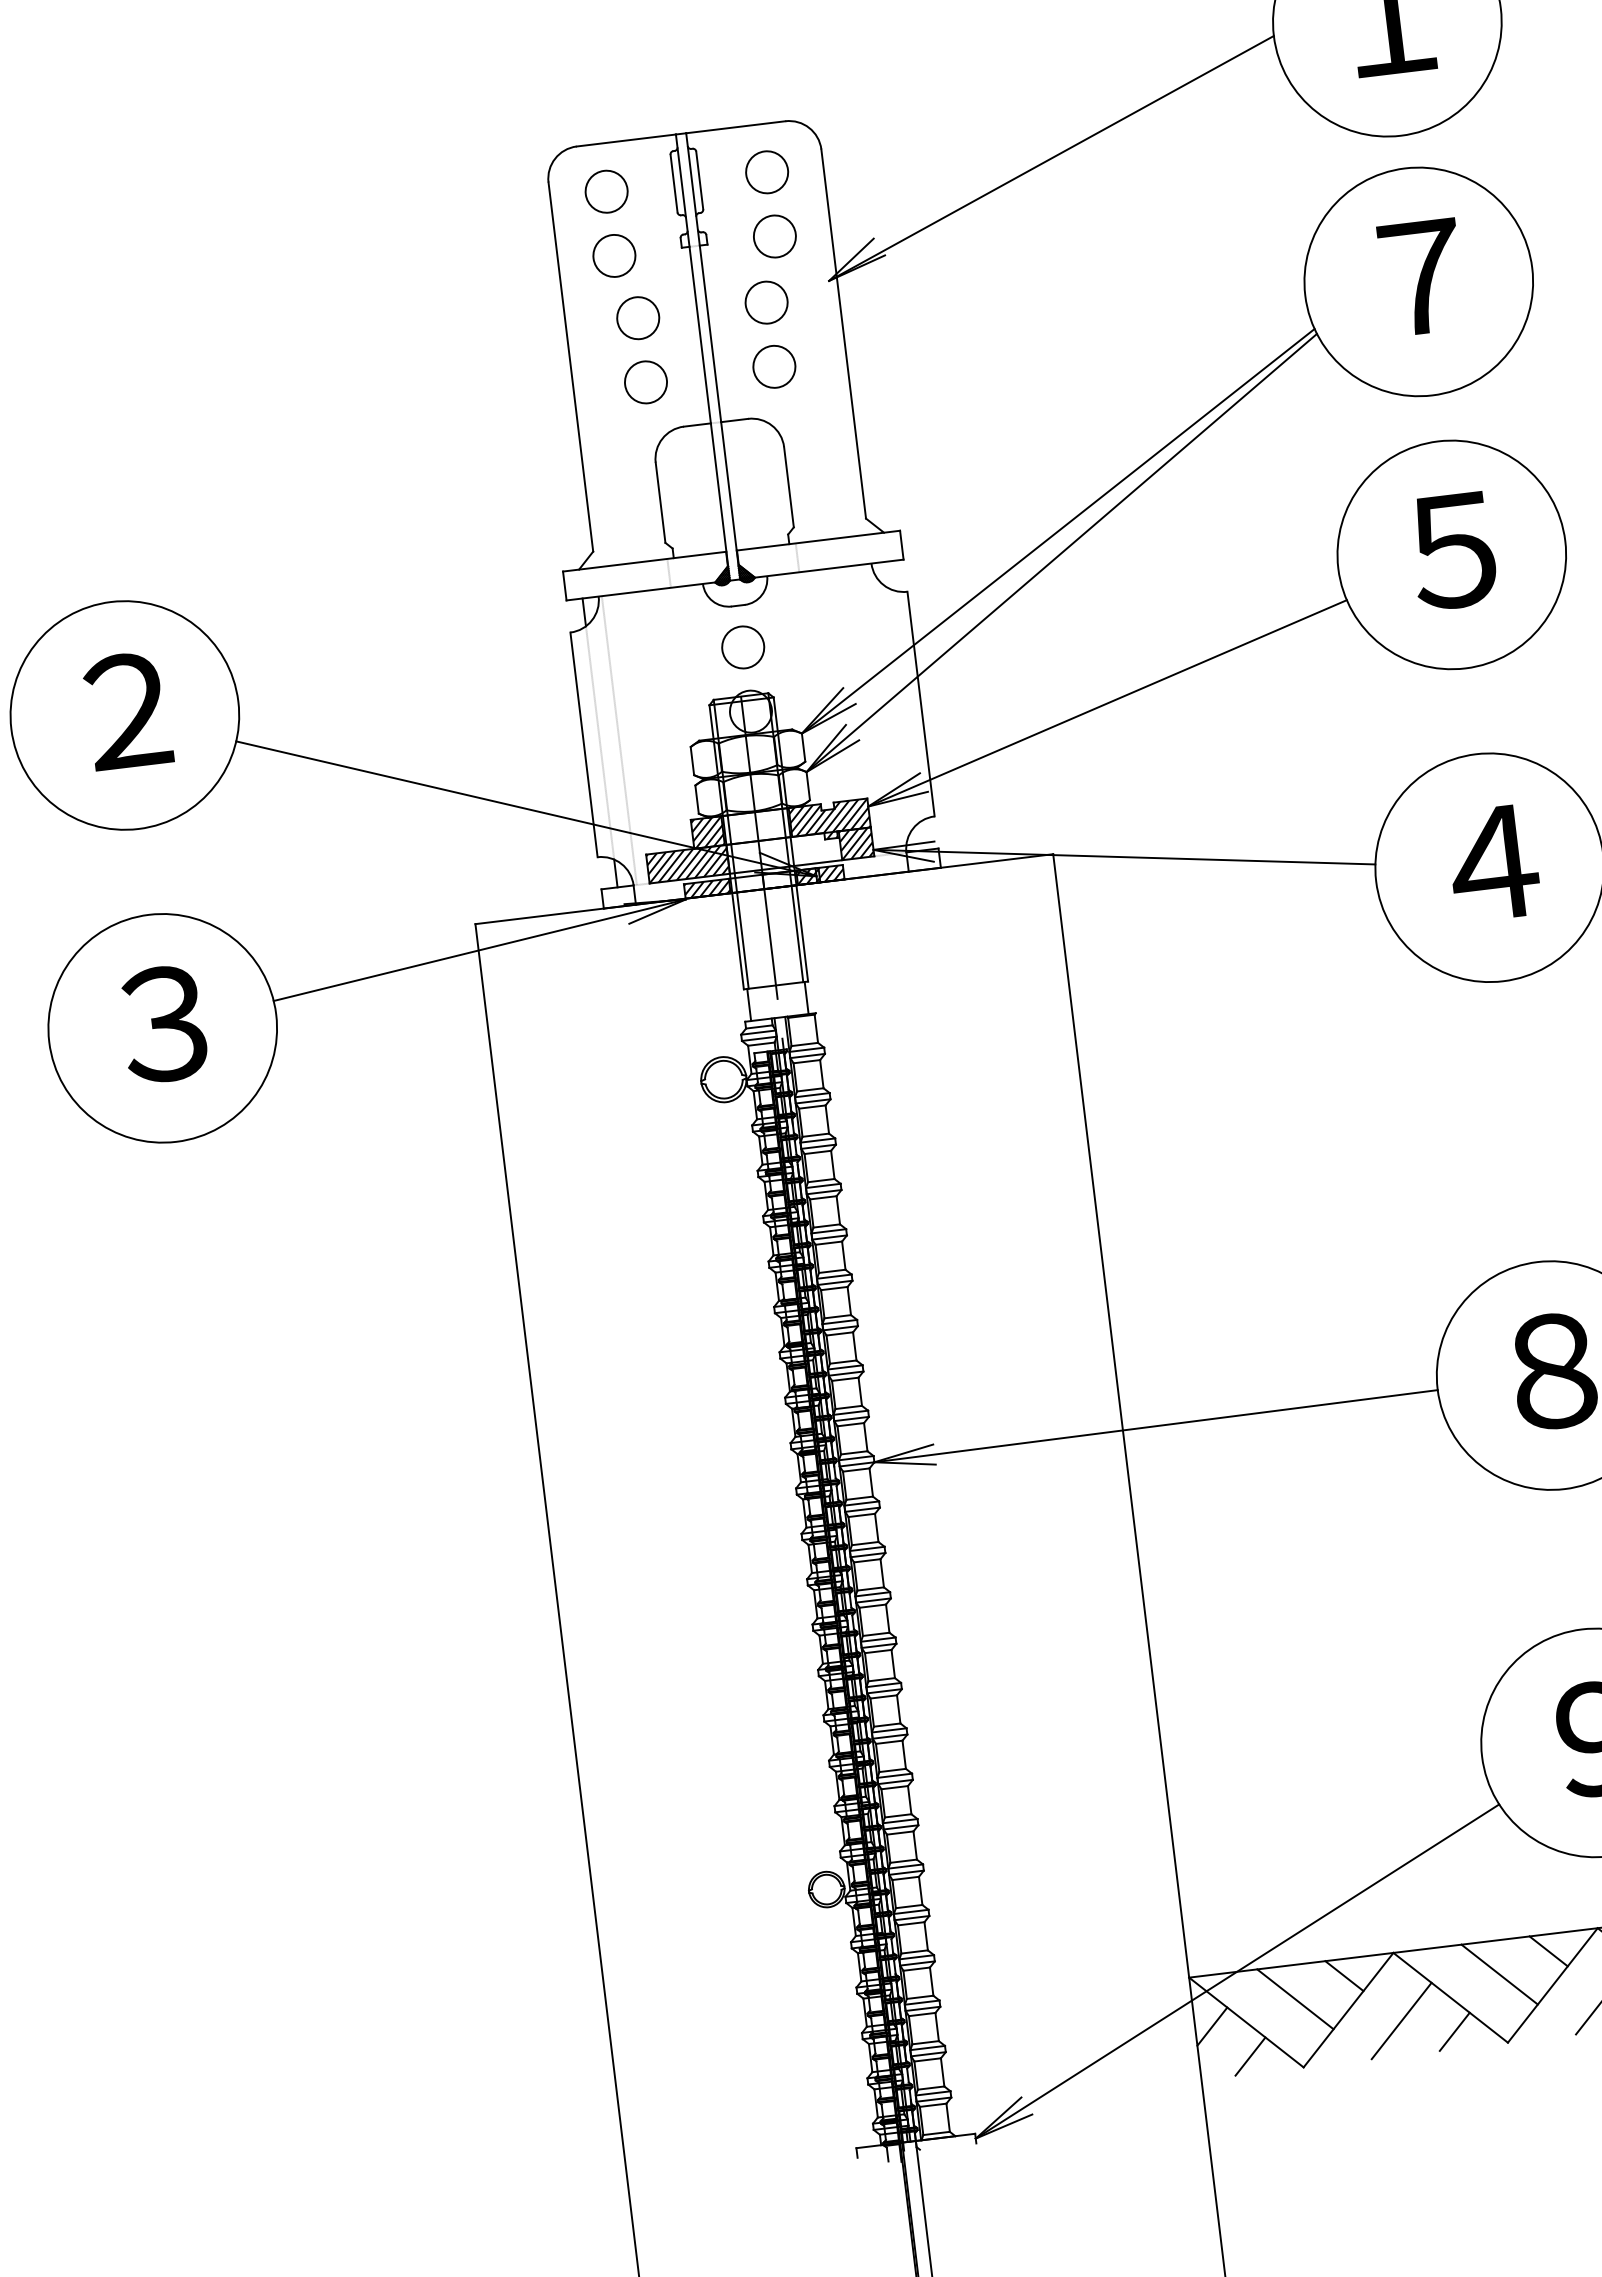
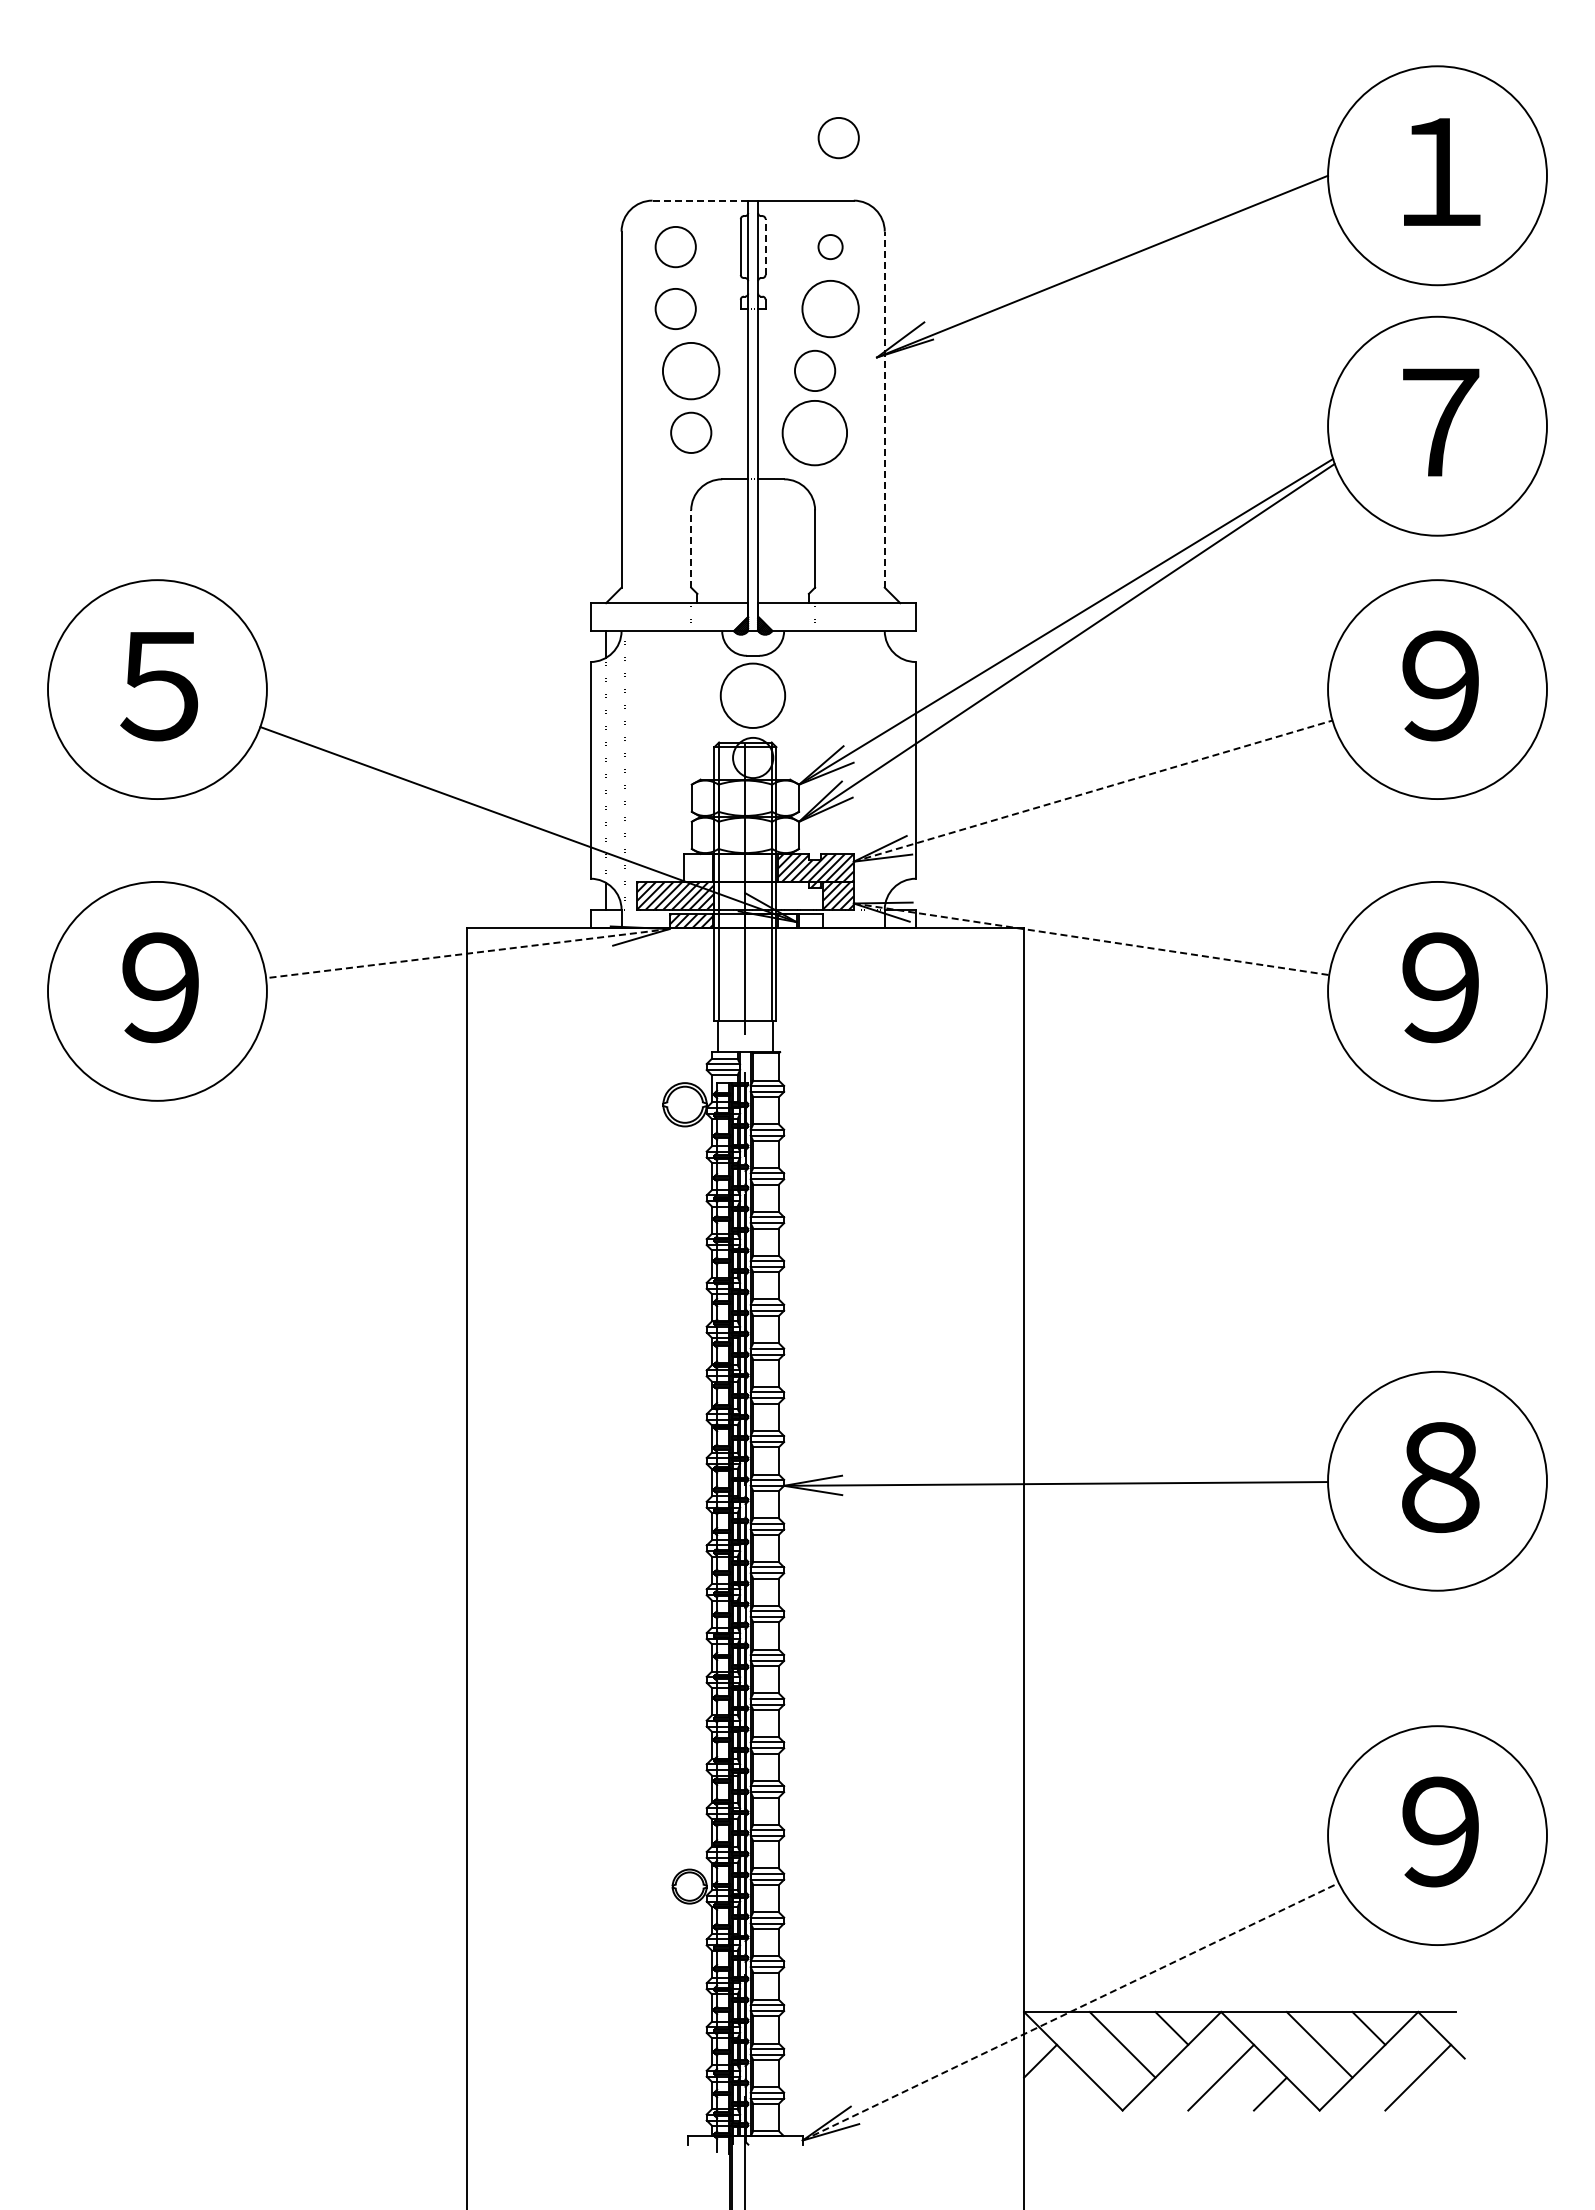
circle: (761, 58) -> (838, 138), added
line: (626, 140) -> (700, 200), solid -> dashed
circle: (766, 171) -> (830, 246), size x0.6
line: (699, 180) -> (765, 247), solid -> dashed
circle: (774, 235) -> (830, 308), size x1.4
circle: (638, 317) -> (691, 370), size x1.4
line: (843, 333) -> (884, 409), solid -> dashed
circle: (774, 366) -> (815, 432), size x1.6
line: (660, 502) -> (691, 548), solid -> dashed
text: (1453, 550) -> (1439, 685), ５ -> ９
circle: (743, 647) -> (753, 696), size x1.6
line: (1107, 703) -> (1093, 791), solid -> dashed
text: (126, 710) -> (159, 685), ２ -> ５
hatch: (707, 832) -> (697, 867), removed
line: (1125, 857) -> (1092, 939), solid -> dashed
text: (1493, 863) -> (1441, 987), ４ -> ９
hatch: (819, 875) -> (799, 921), removed
line: (479, 950) -> (467, 953), solid -> dashed
text: (164, 1024) -> (159, 987), ３ -> ９
line: (1238, 1971) -> (1071, 2011), solid -> dashed
line: (1249, 2056) -> (1072, 2093), removed

